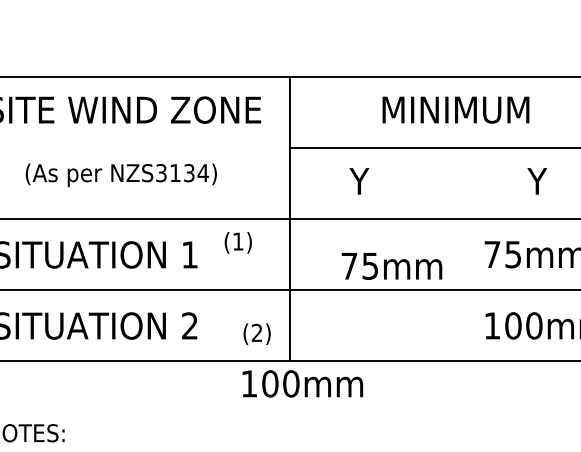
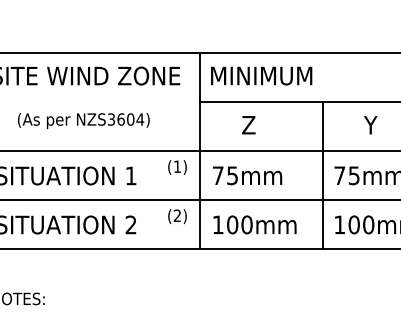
text: (455, 109) -> (261, 75), moved
text: (181, 173) -> (125, 119), NZS3134) -> NZS3604)
text: (360, 181) -> (248, 125), Y -> Z
text: (238, 242) -> (177, 167), moved
line: (467, 254) -> (322, 175), added
text: (391, 265) -> (247, 175), moved
text: (257, 334) -> (177, 216), moved
text: (302, 383) -> (254, 224), moved

